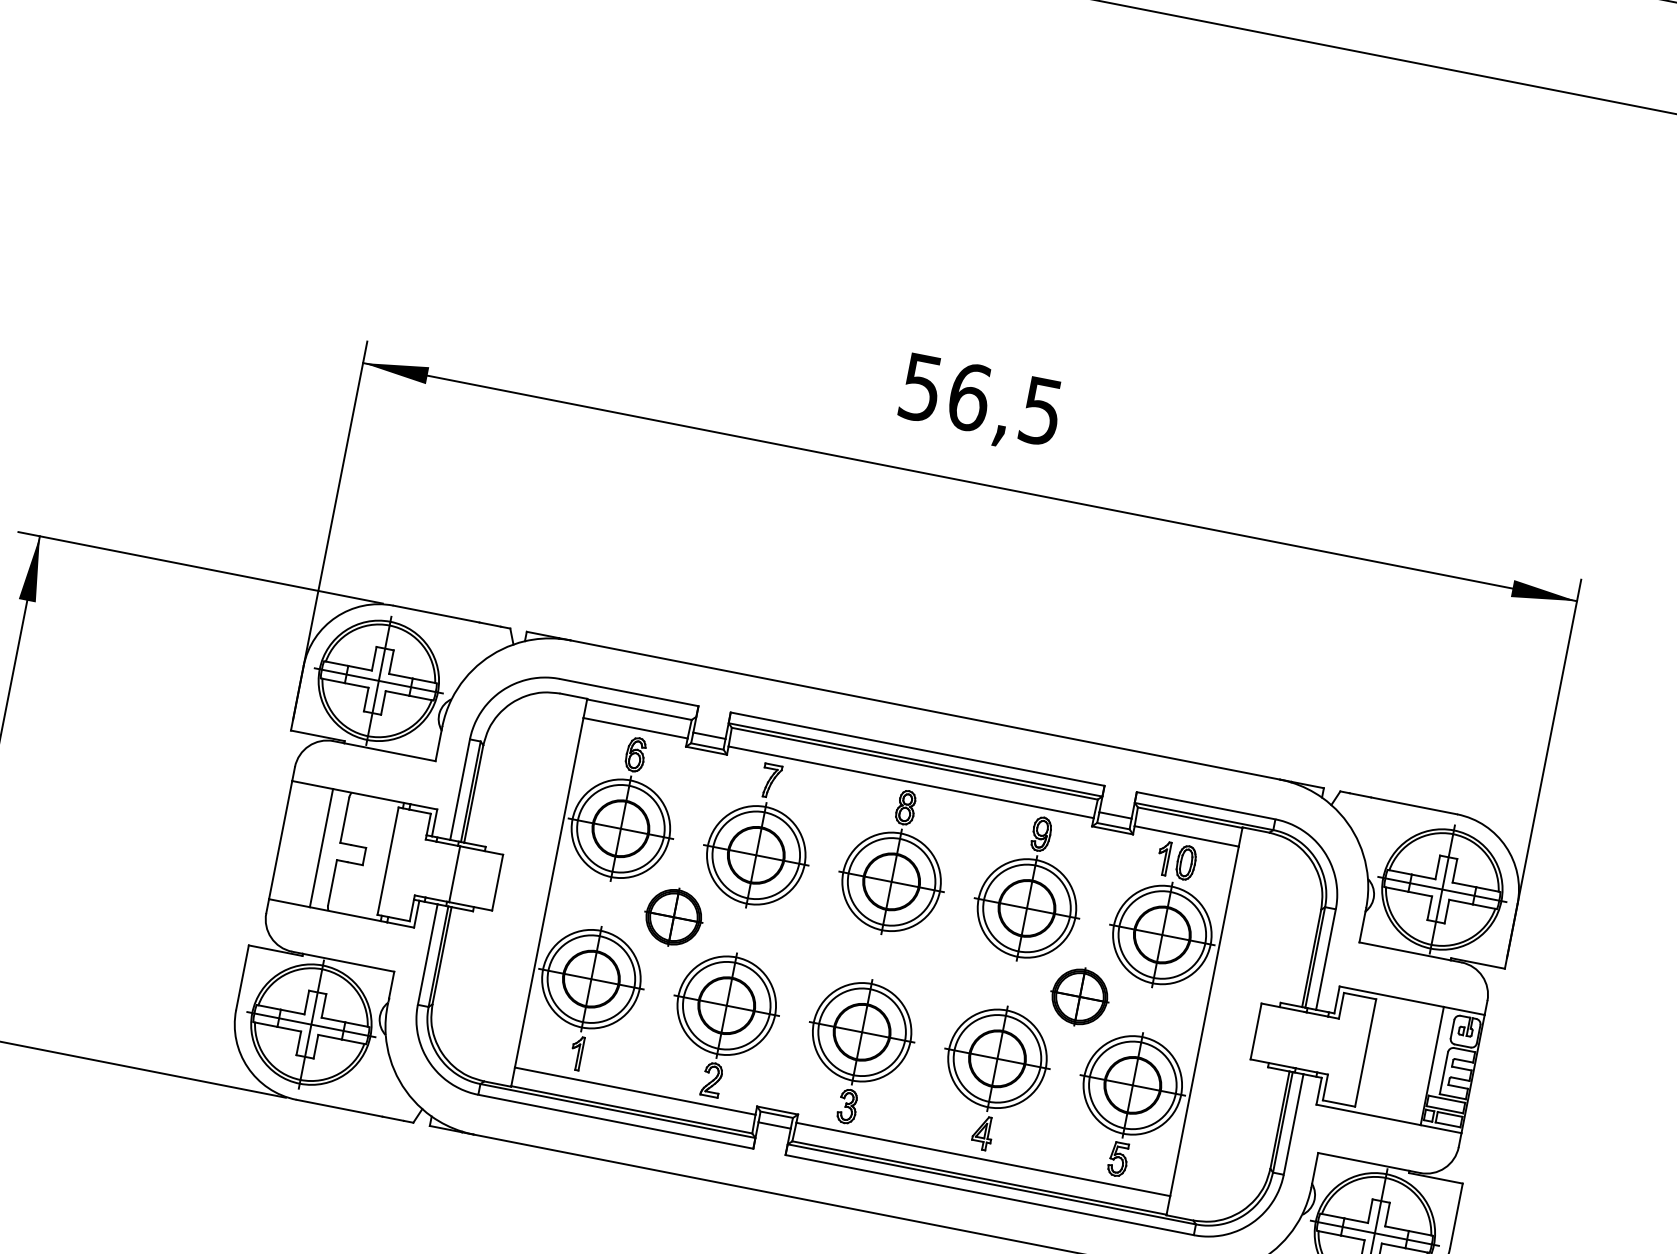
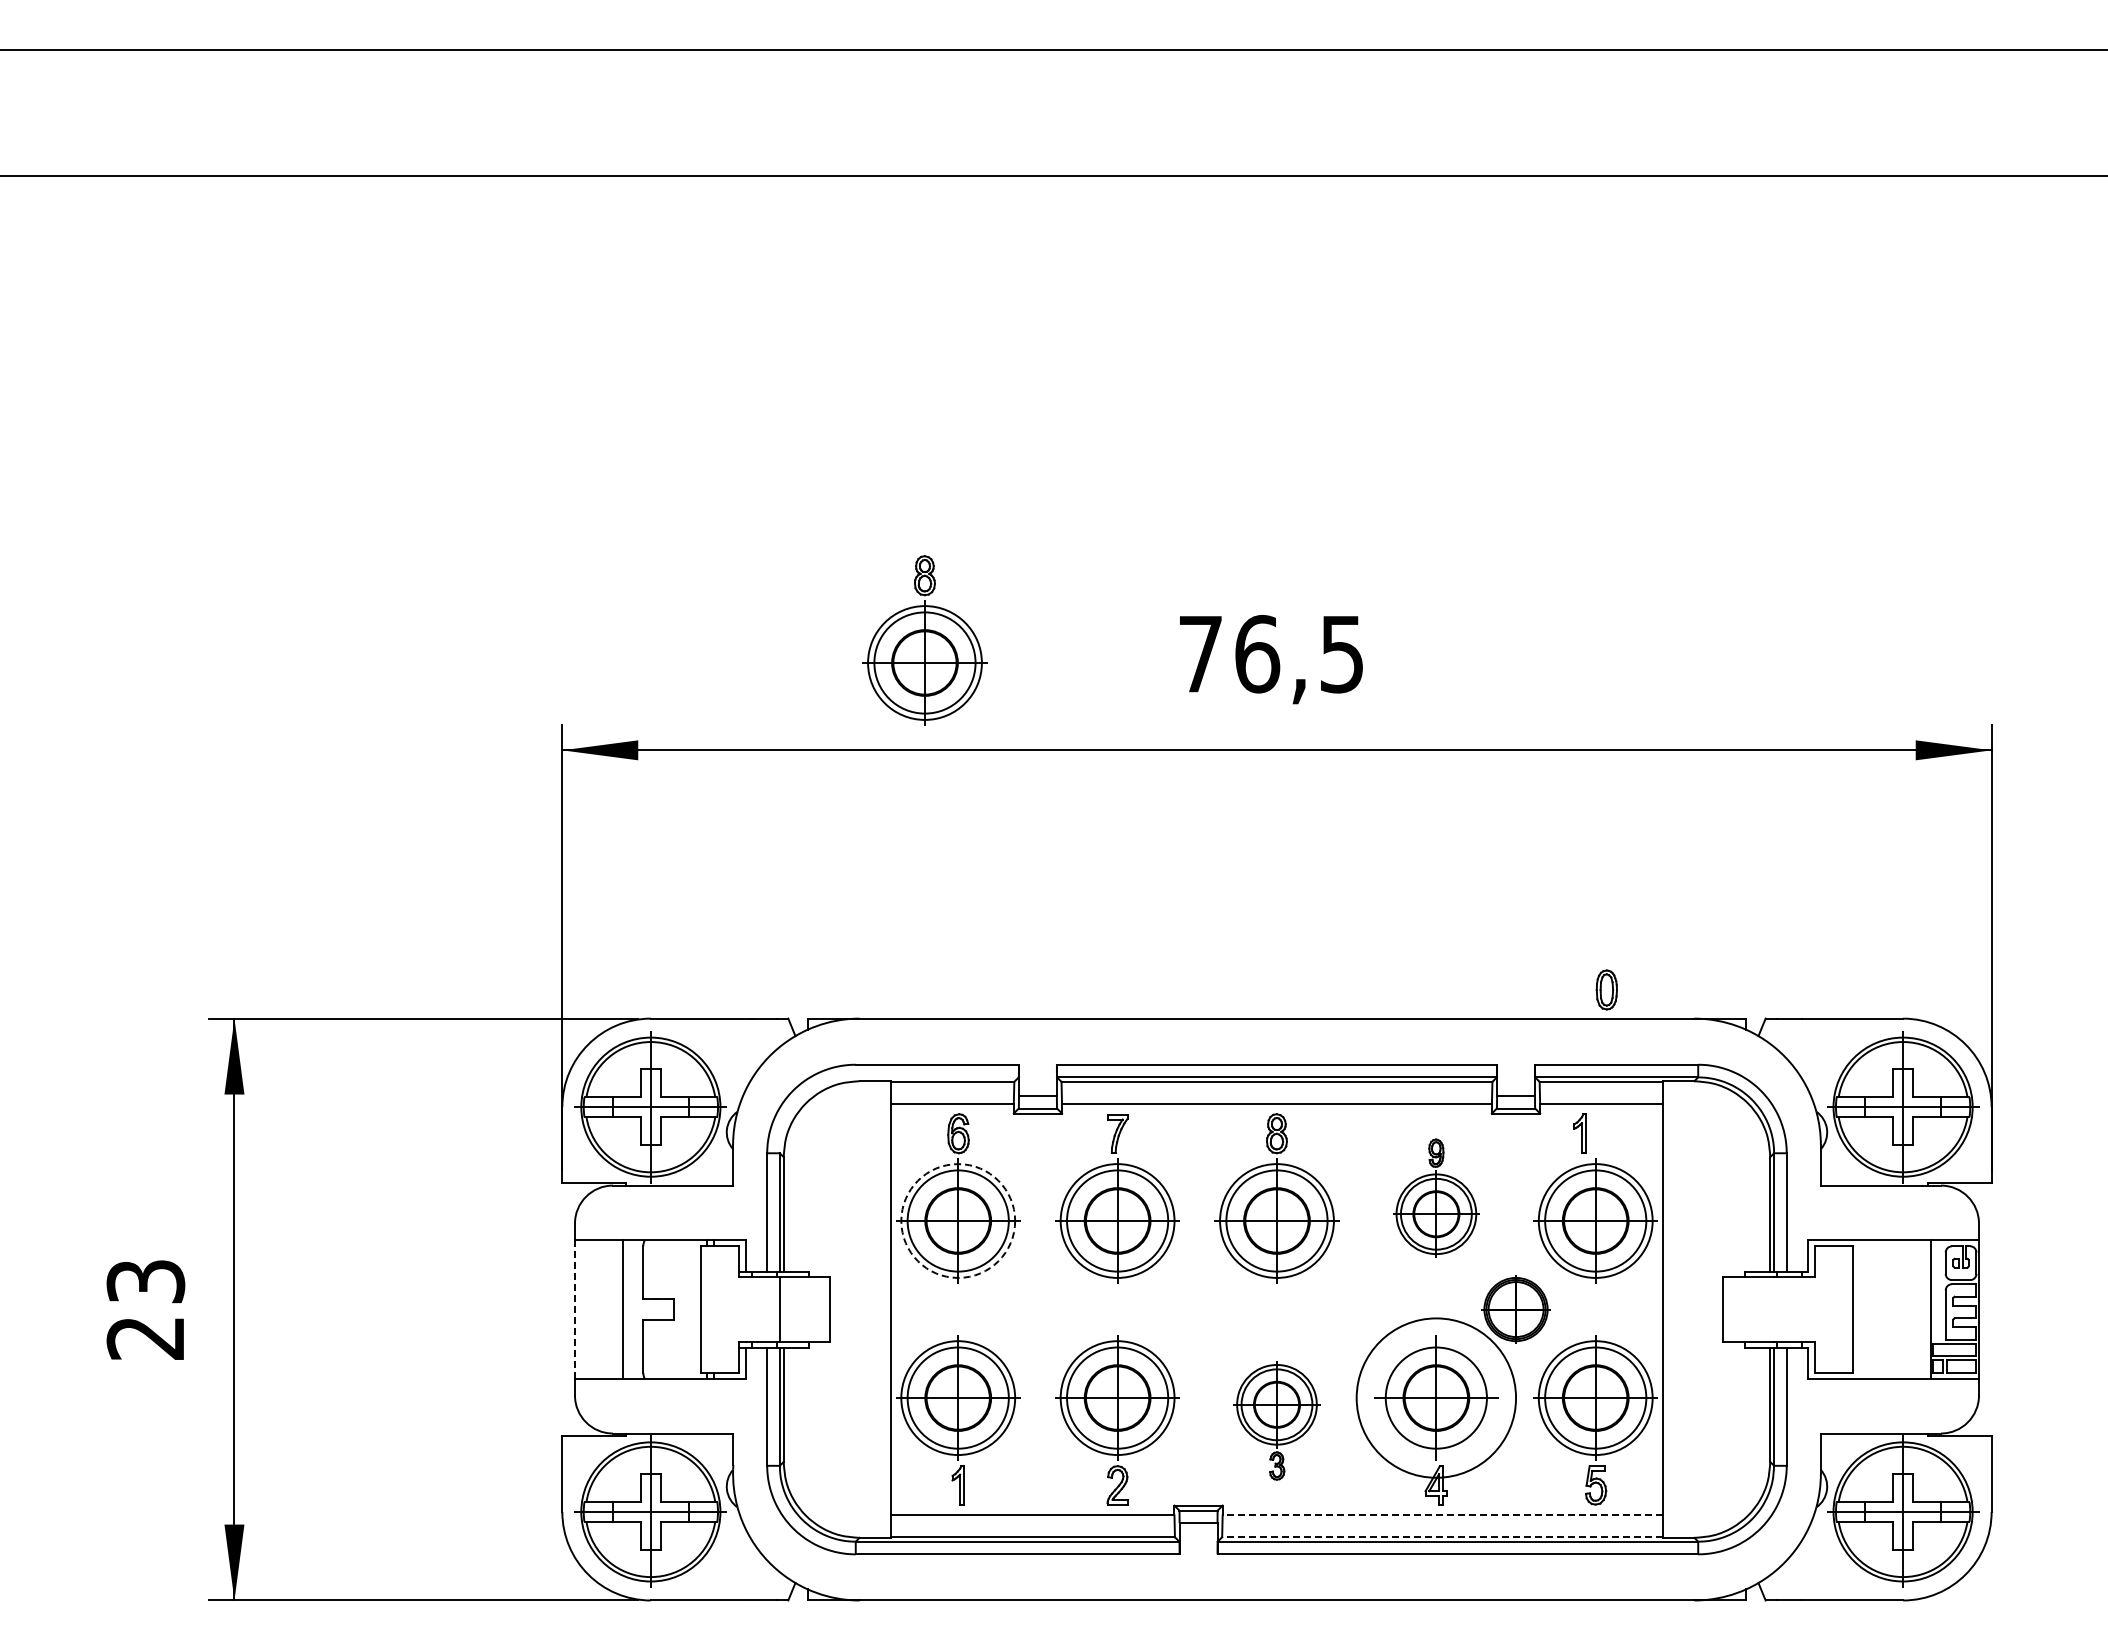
part: (688, 330) -> (924, 640), added
text: (921, 387) -> (1200, 654), 56,5 -> 76,5
circle: (621, 828) -> (958, 1220), solid -> dashed
line: (280, 839) -> (574, 1309), solid -> dashed
part: (1186, 862) -> (1606, 989), moved
part: (1030, 889) -> (1436, 1198), size x0.7
part: (673, 917) -> (1037, 1309), removed
part: (857, 1051) -> (1276, 1420), size x0.7
circle: (997, 1059) -> (1436, 1398), size x1.4
line: (983, 1159) -> (1442, 1515), solid -> dashed
line: (978, 1178) -> (1441, 1537), solid -> dashed

